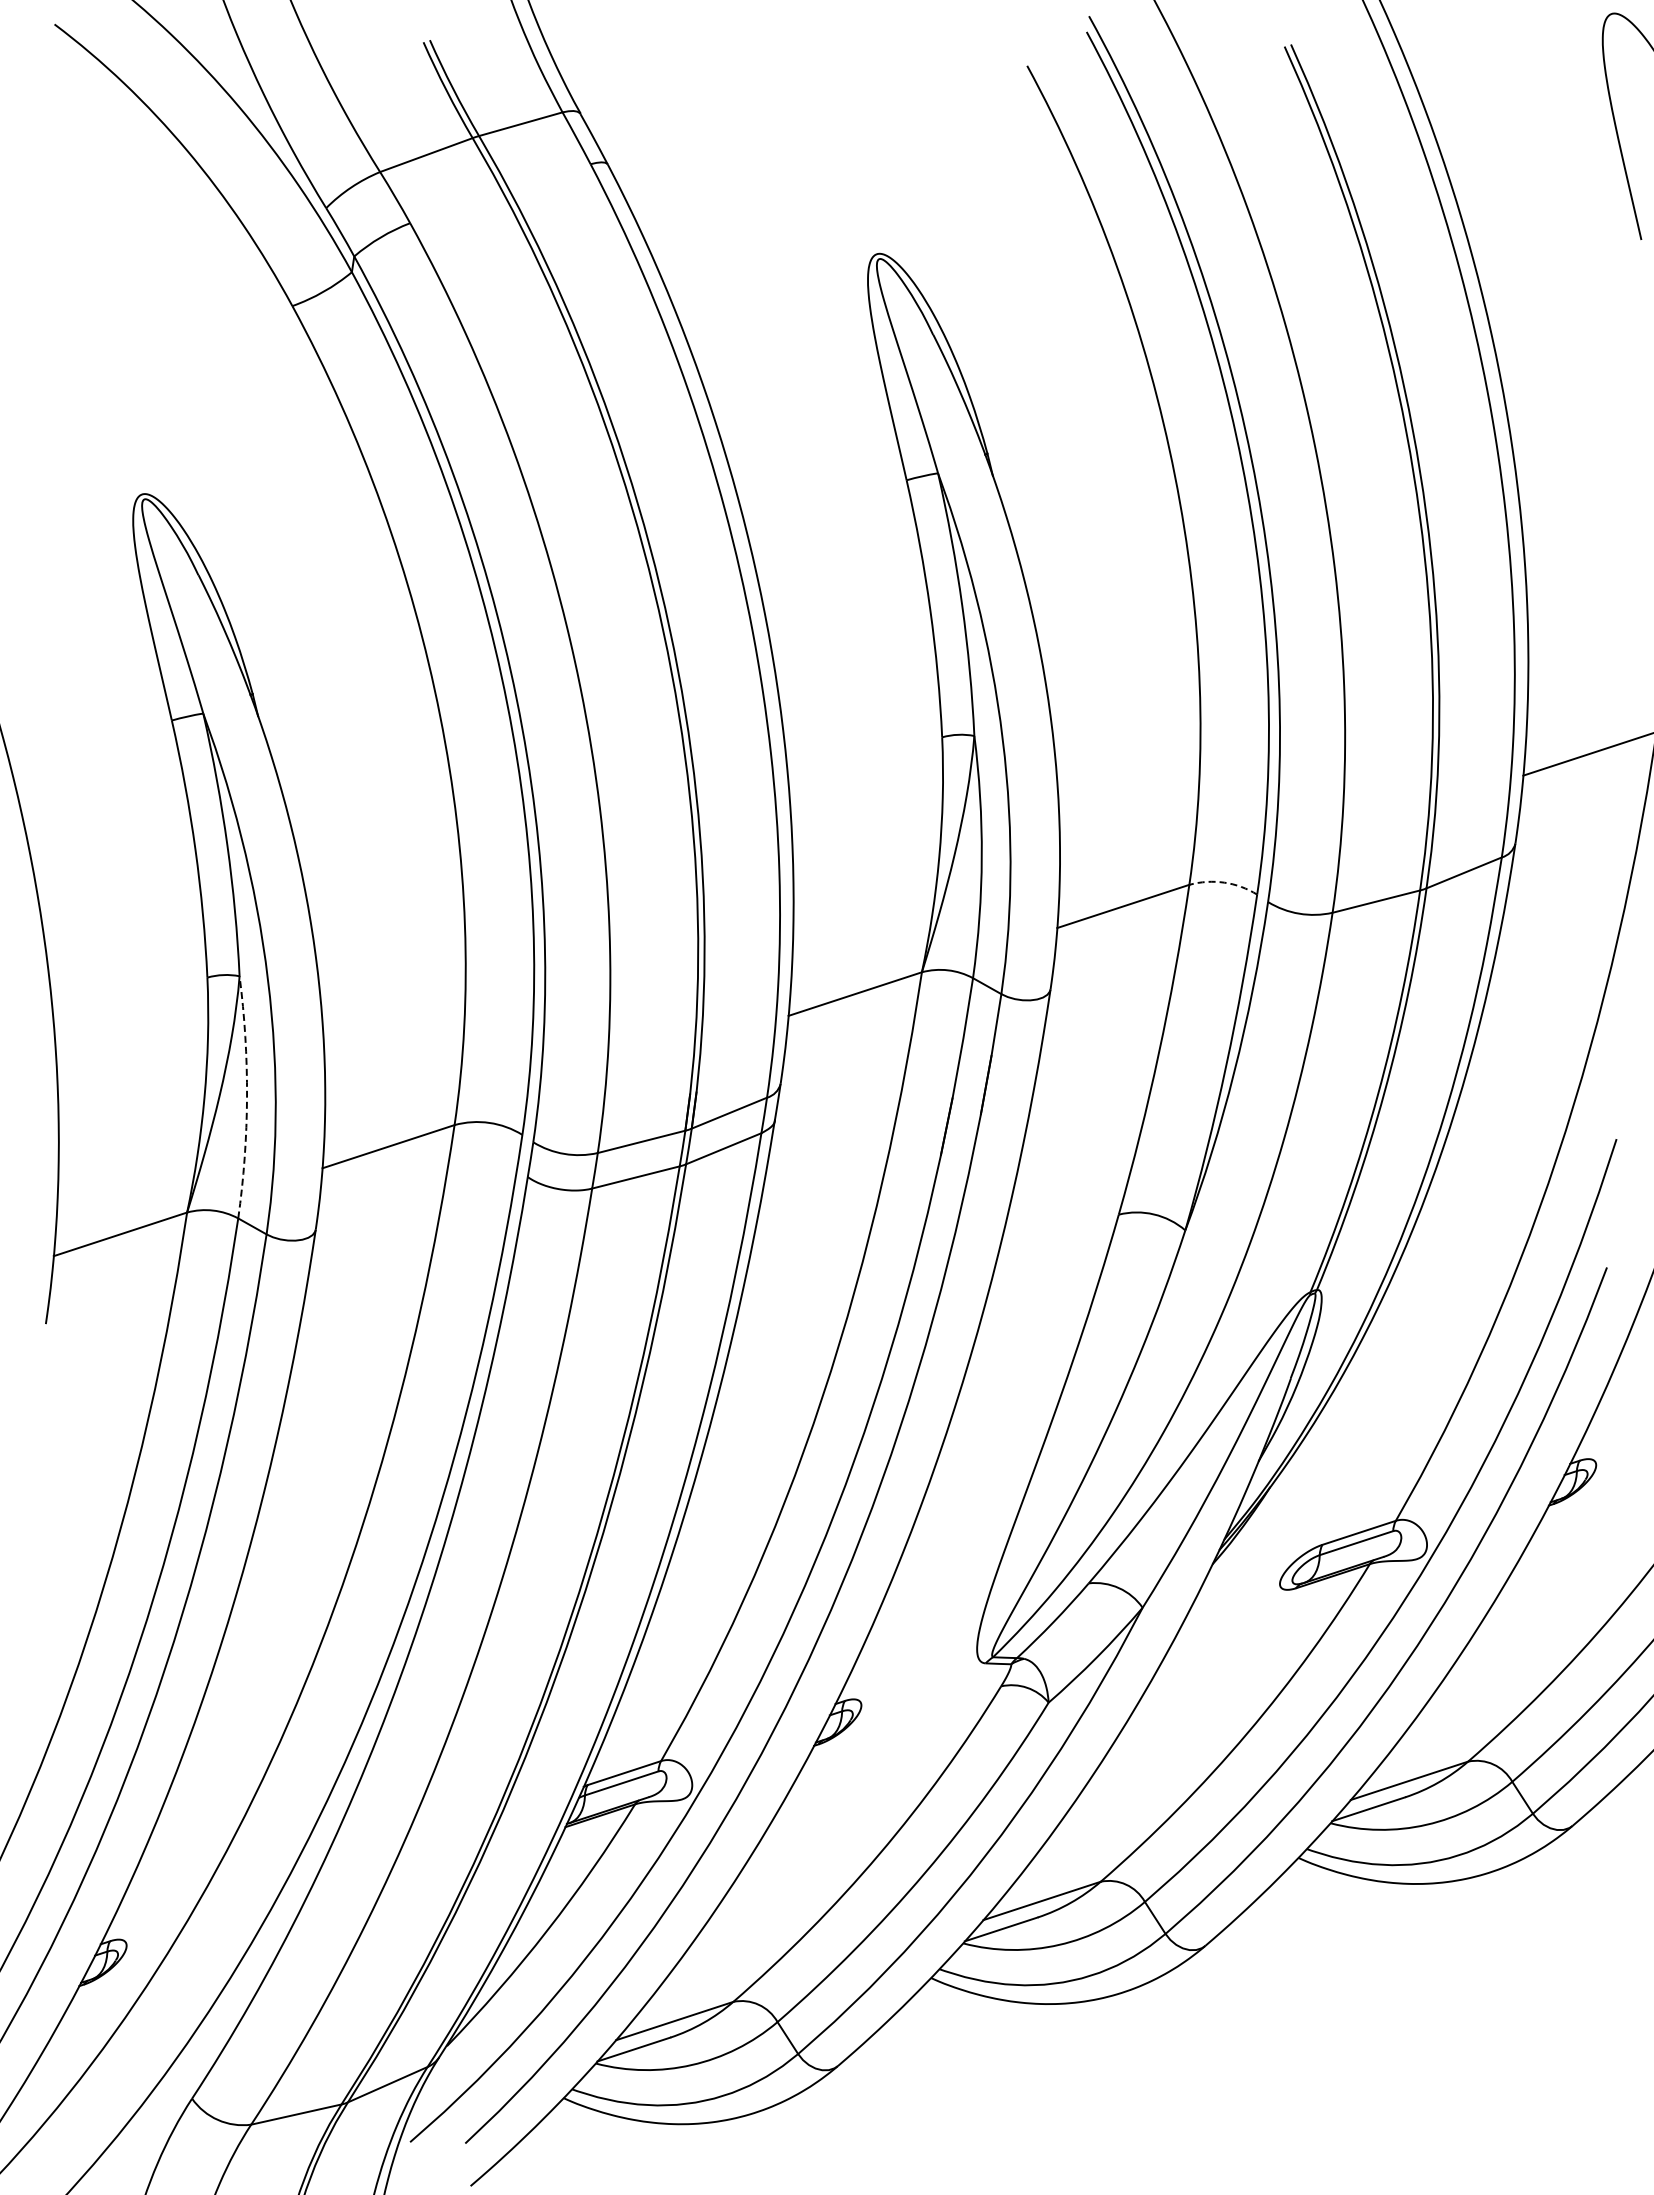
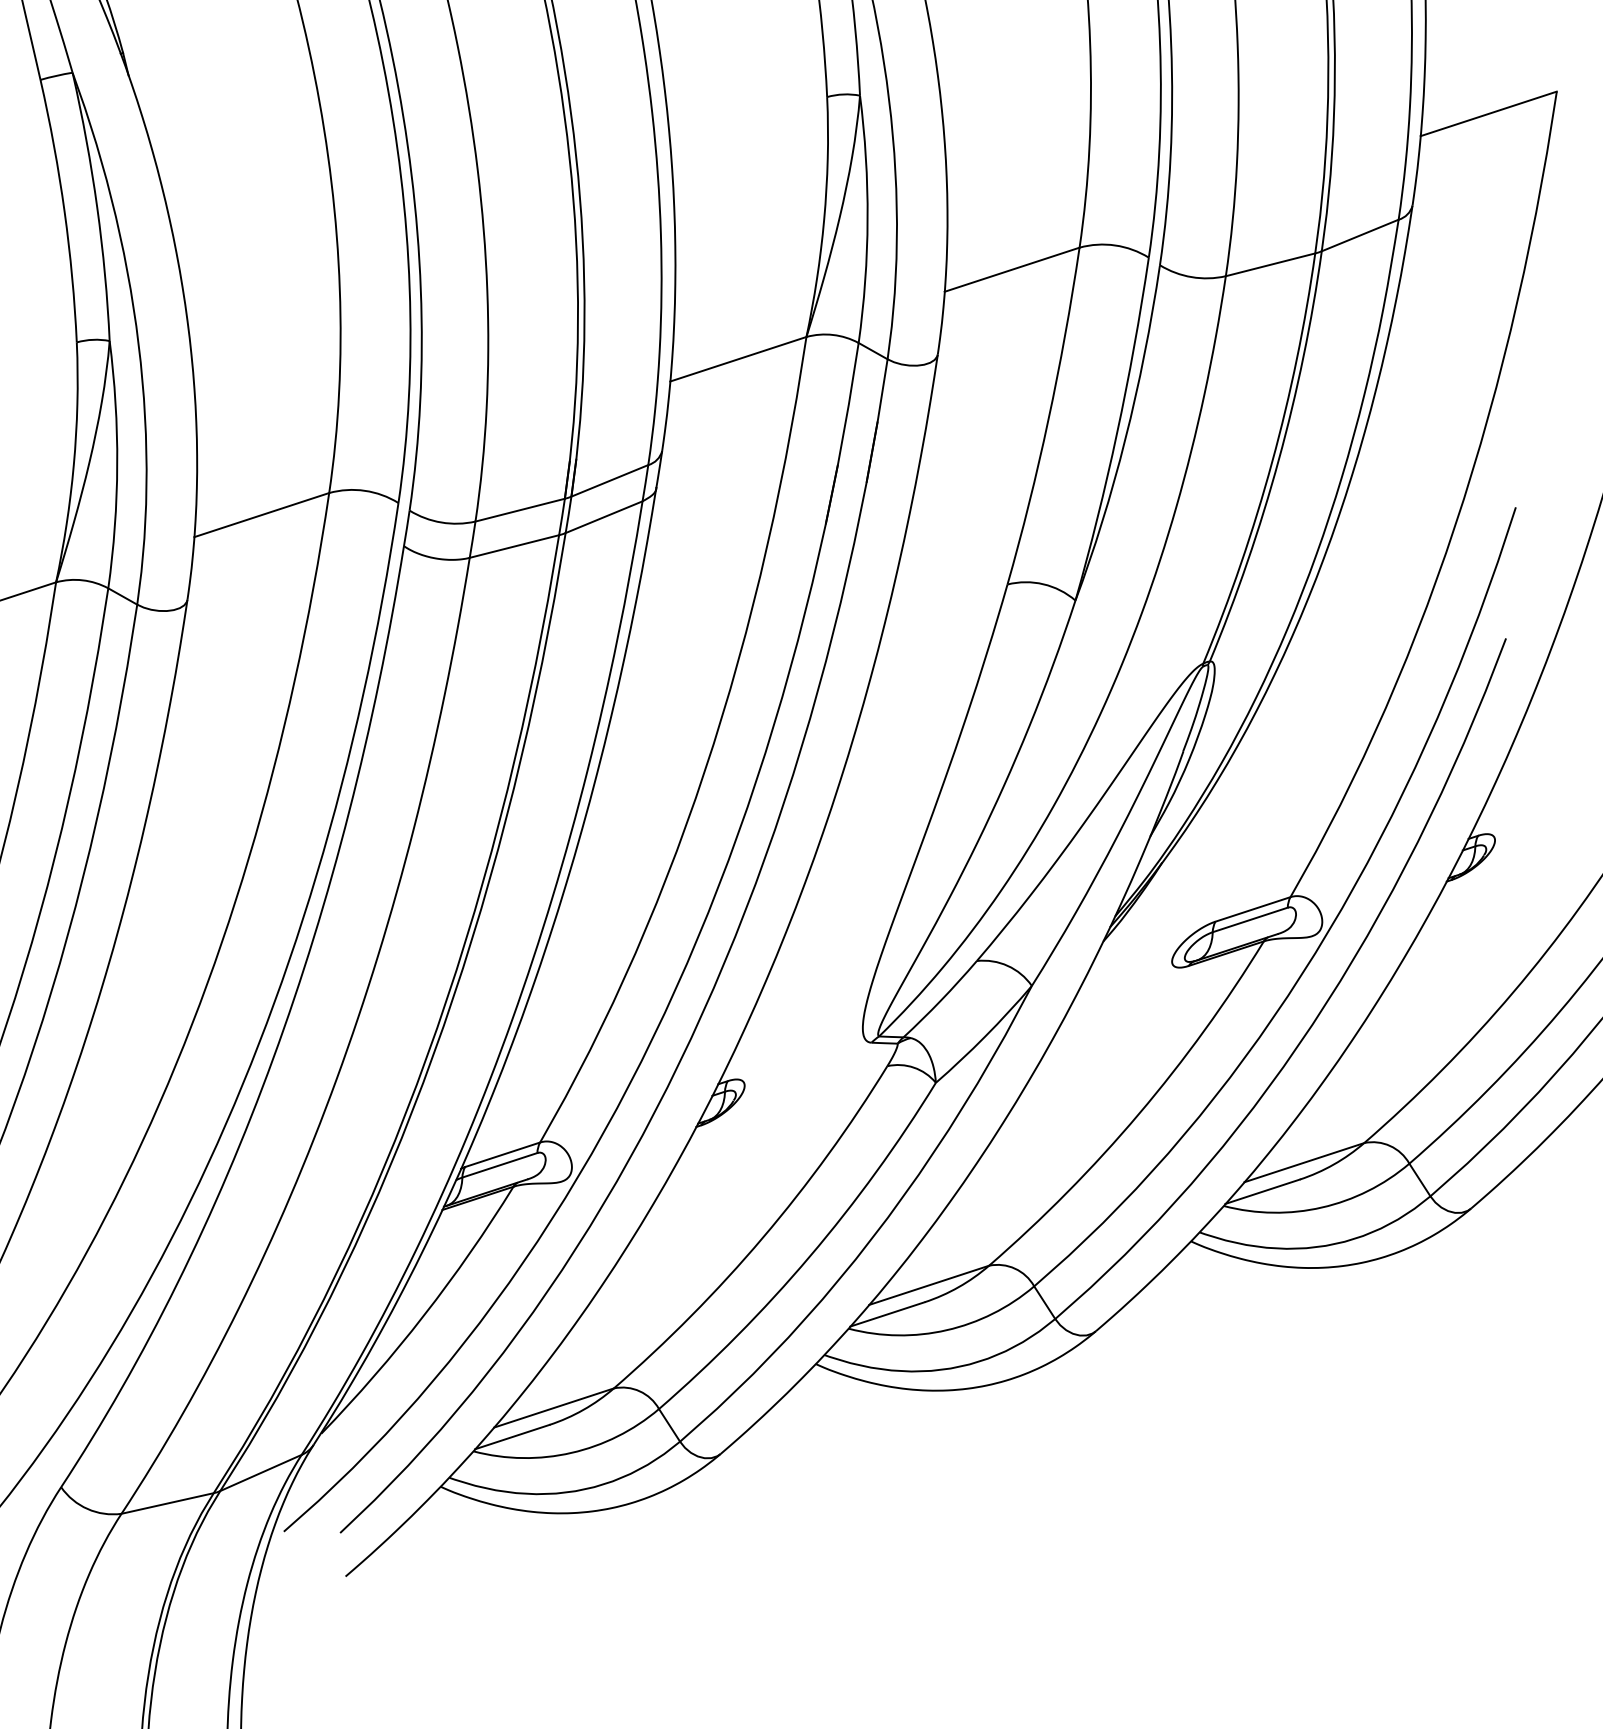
arc: (1224, 882) -> (1115, 245), dashed -> solid
arc: (247, 1097) -> (117, 464), dashed -> solid

